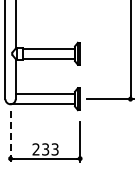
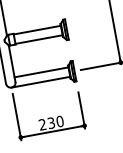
line: (10, 136) -> (16, 117), dashed -> solid
text: (54, 149) -> (59, 121), 233 -> 230

